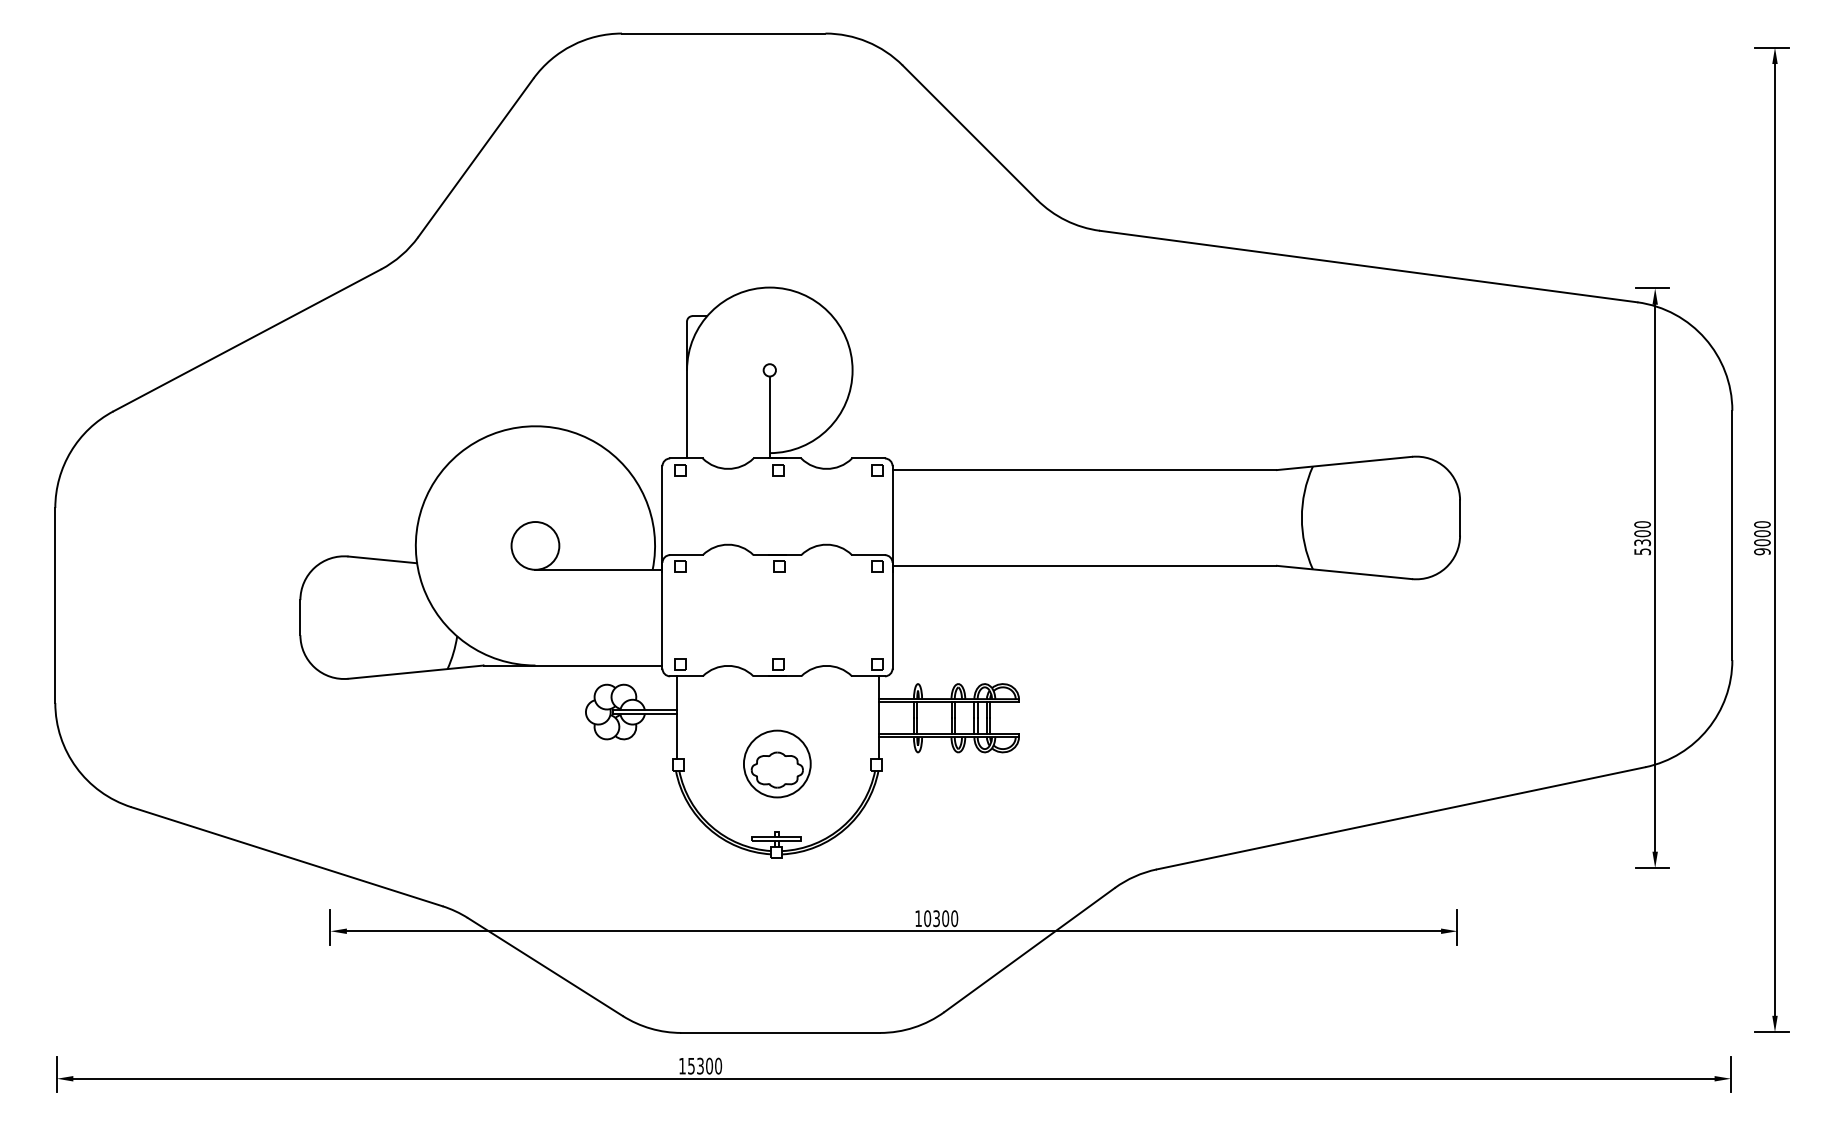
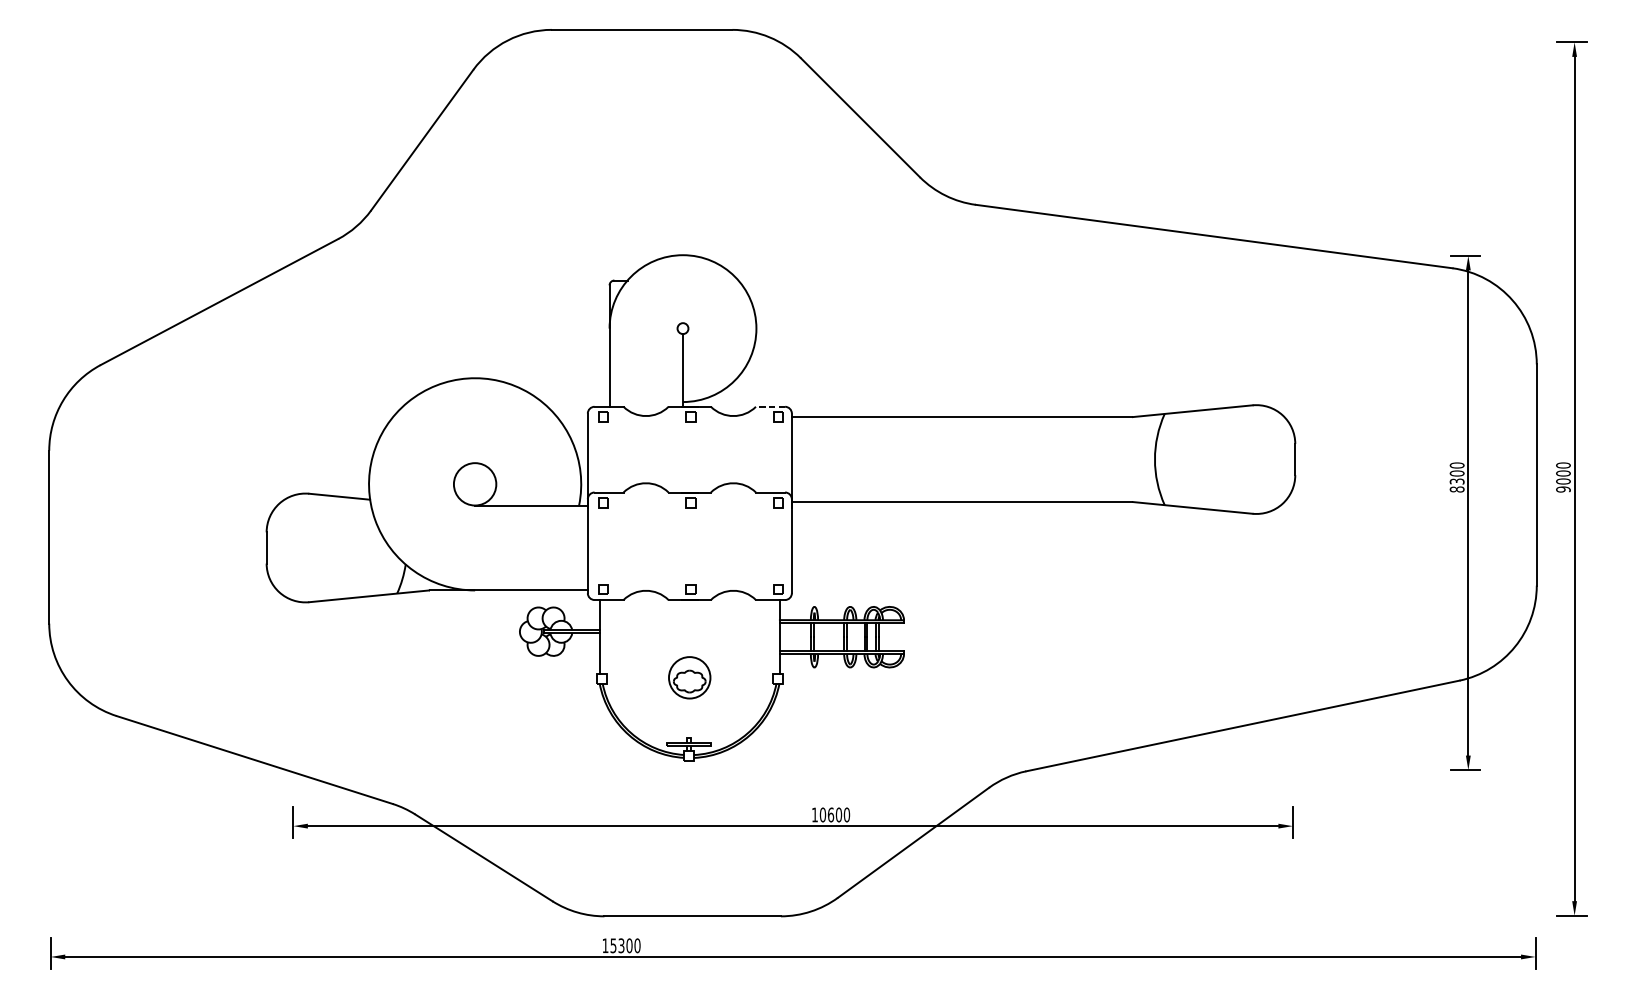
line: (867, 458) -> (769, 406), solid -> dashed
text: (1642, 551) -> (1457, 489), 5300 -> 8300
part: (777, 763) -> (689, 677), size x0.7
text: (936, 918) -> (830, 814), 10300 -> 10600

